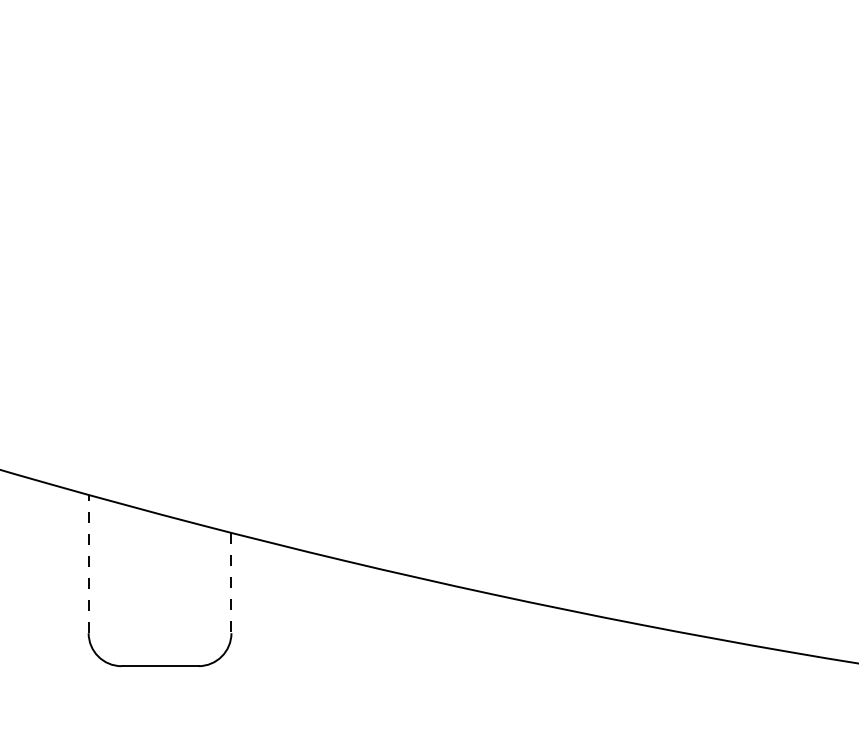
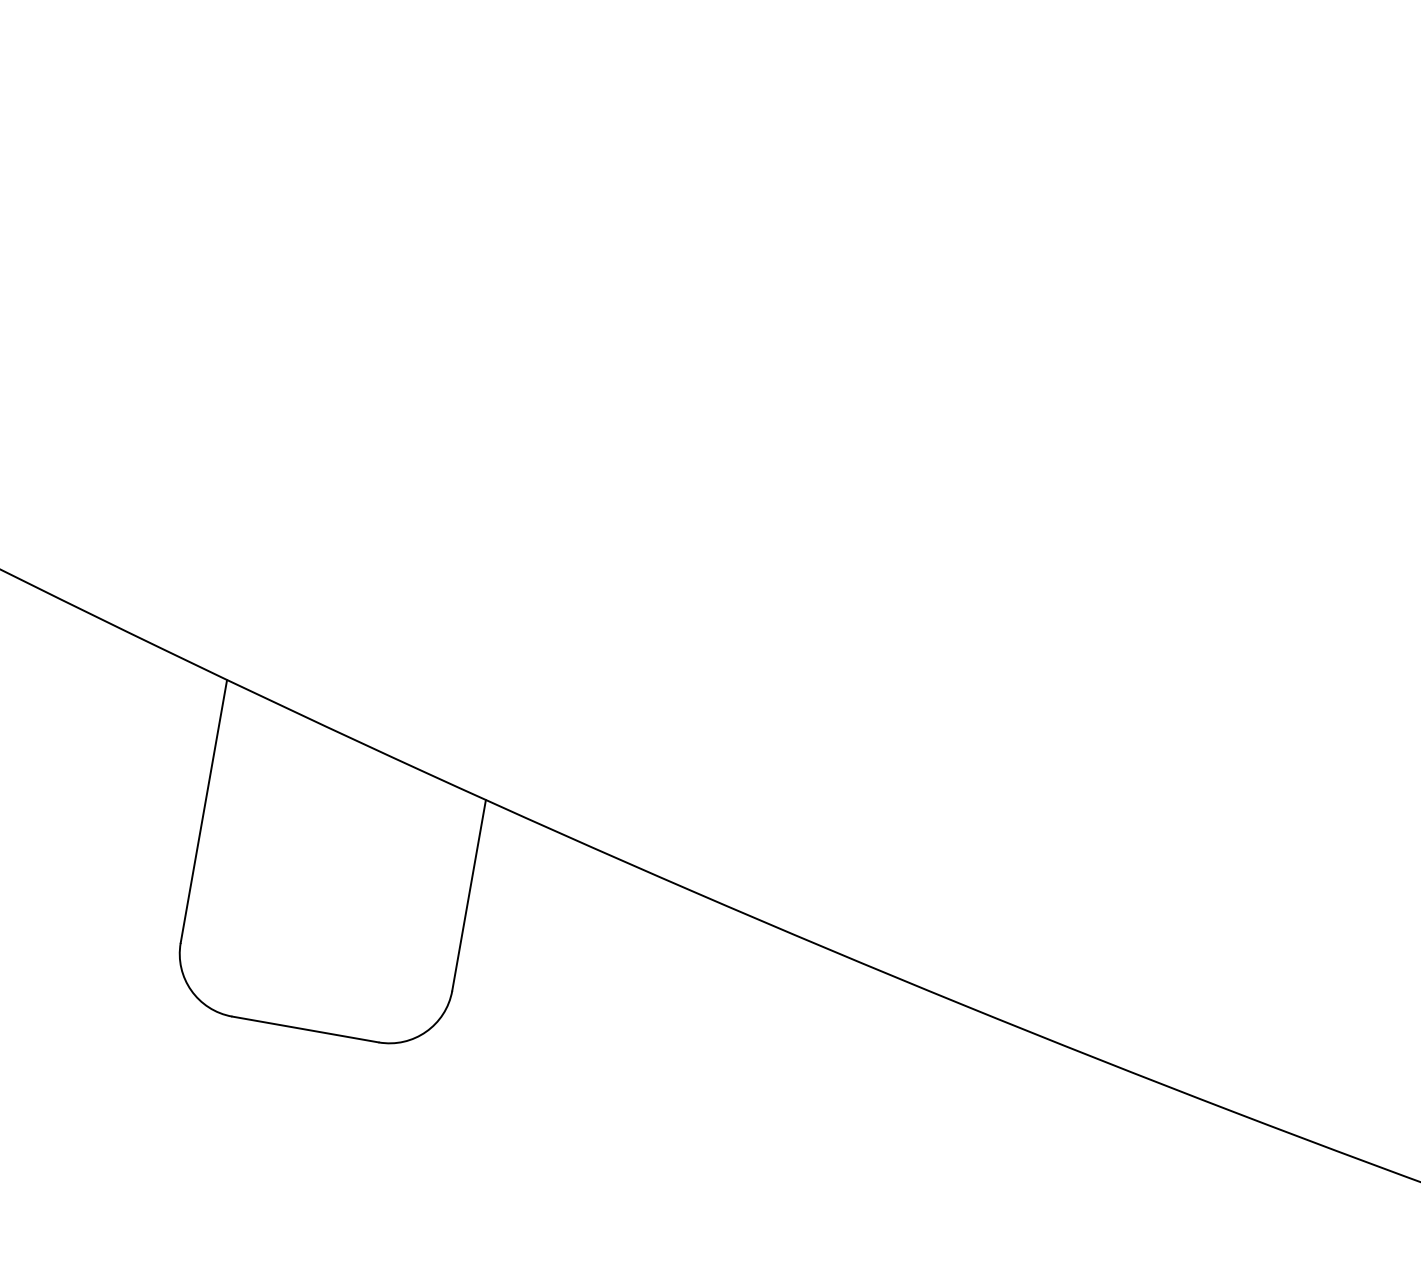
line: (88, 563) -> (203, 810), dashed -> solid
line: (231, 583) -> (469, 896), dashed -> solid

